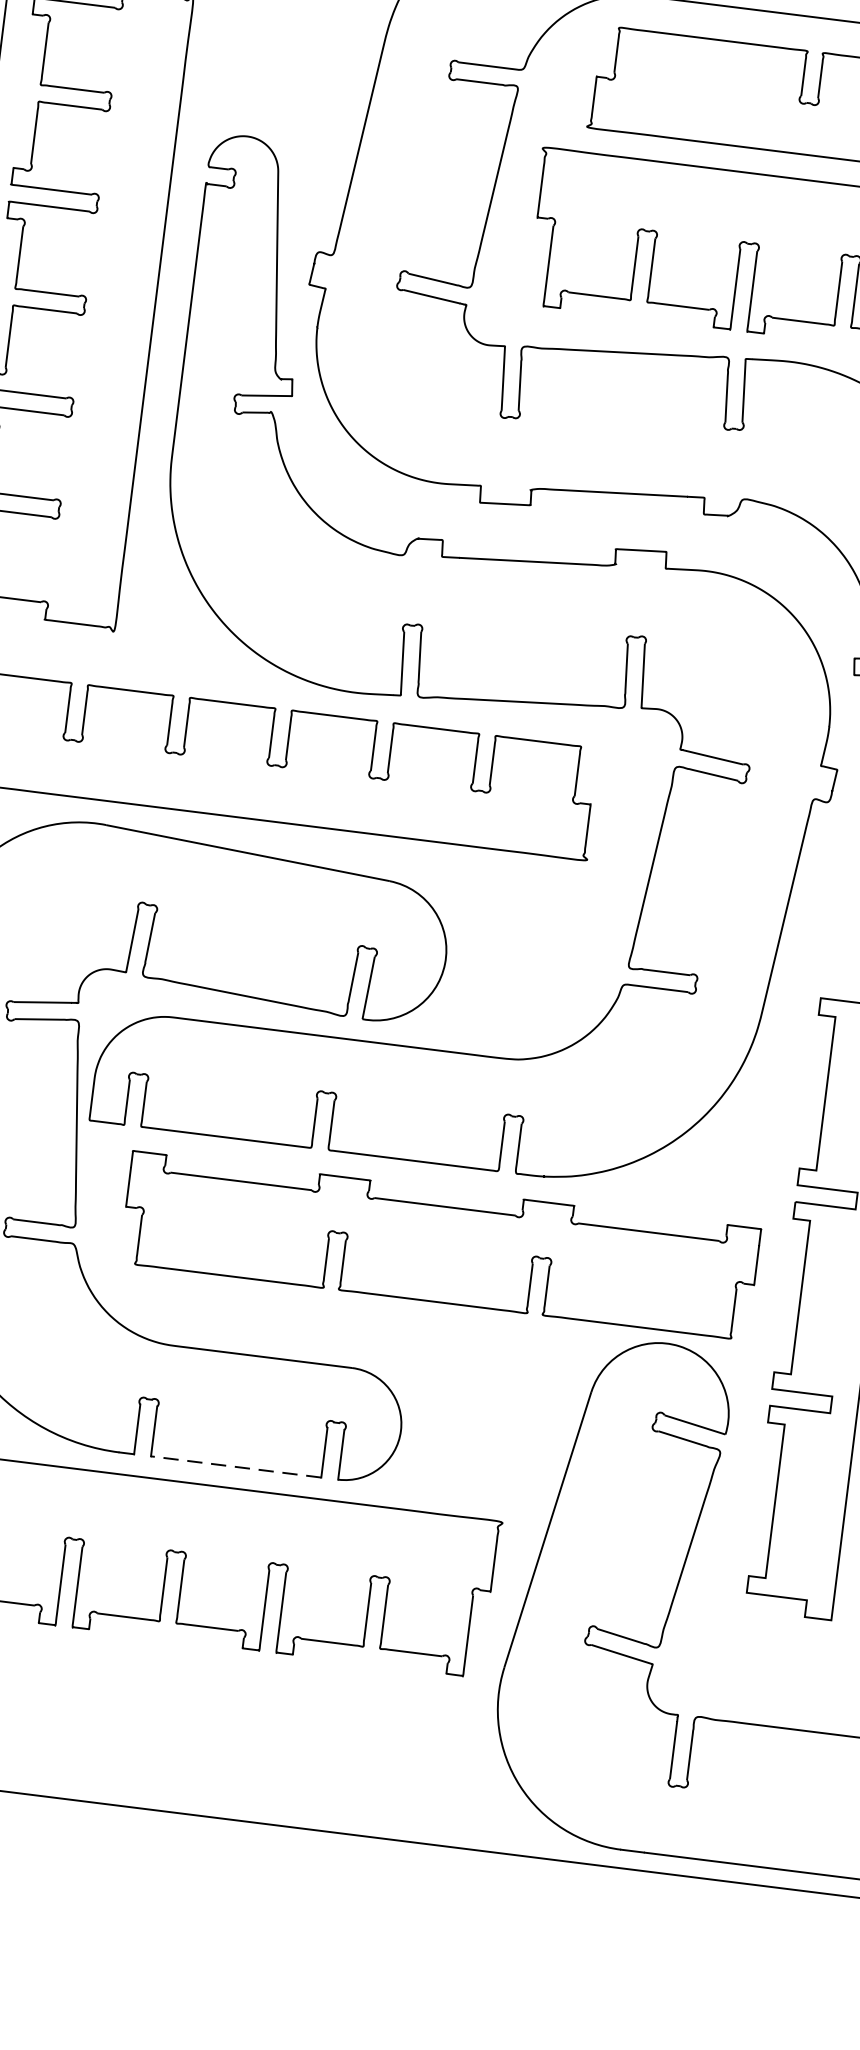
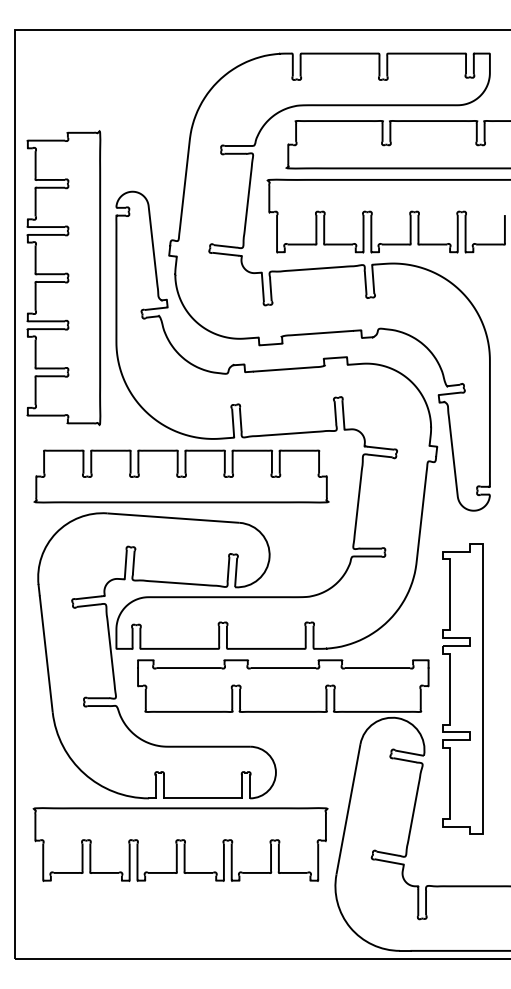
line: (235, 1467) -> (202, 798), dashed -> solid

